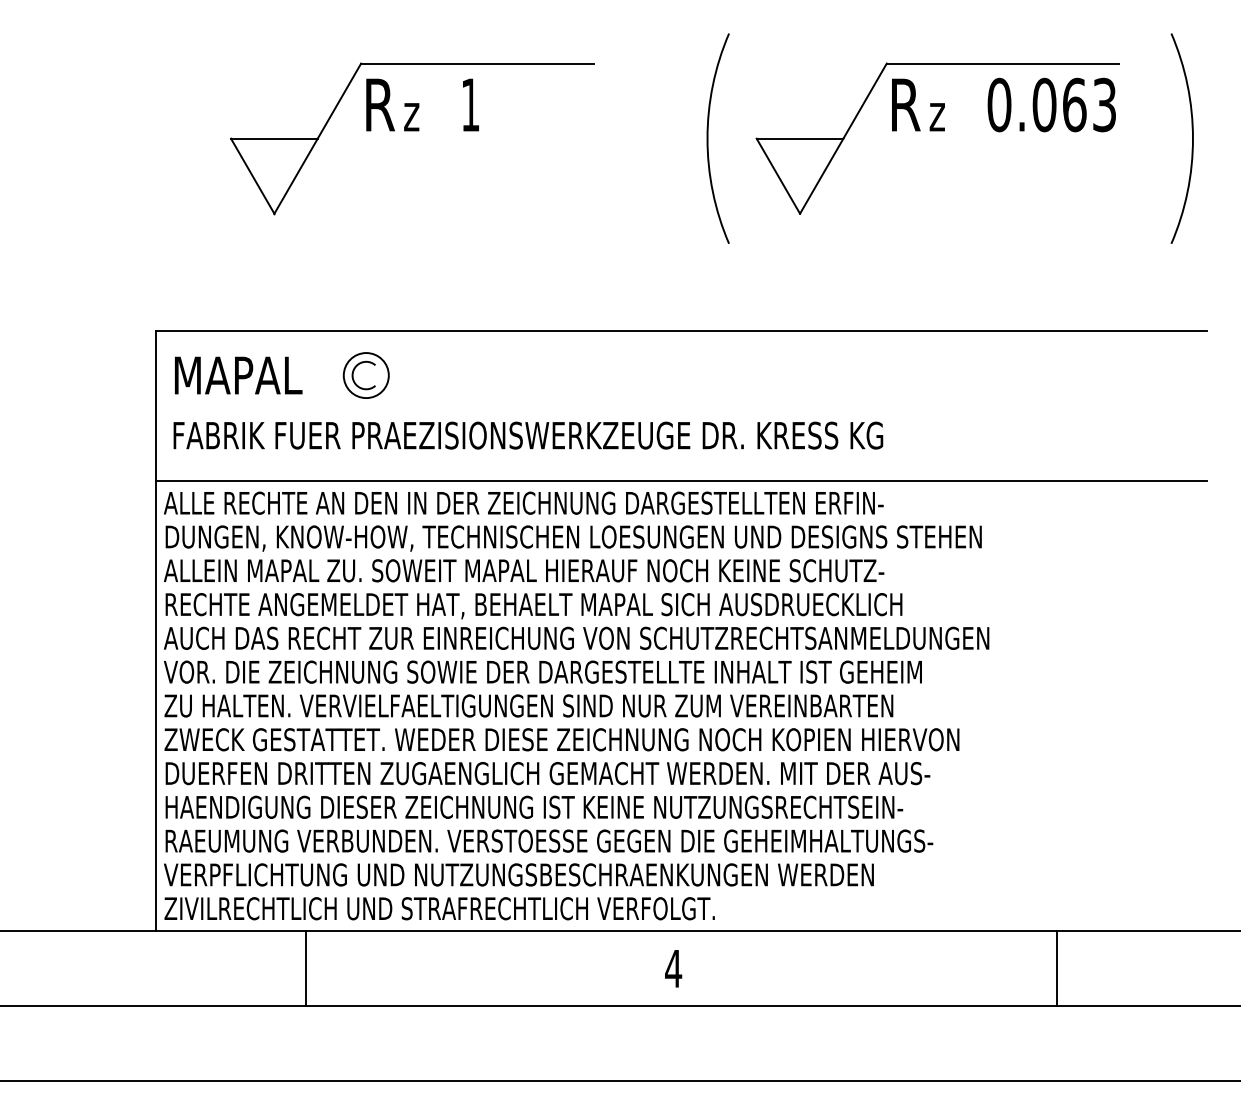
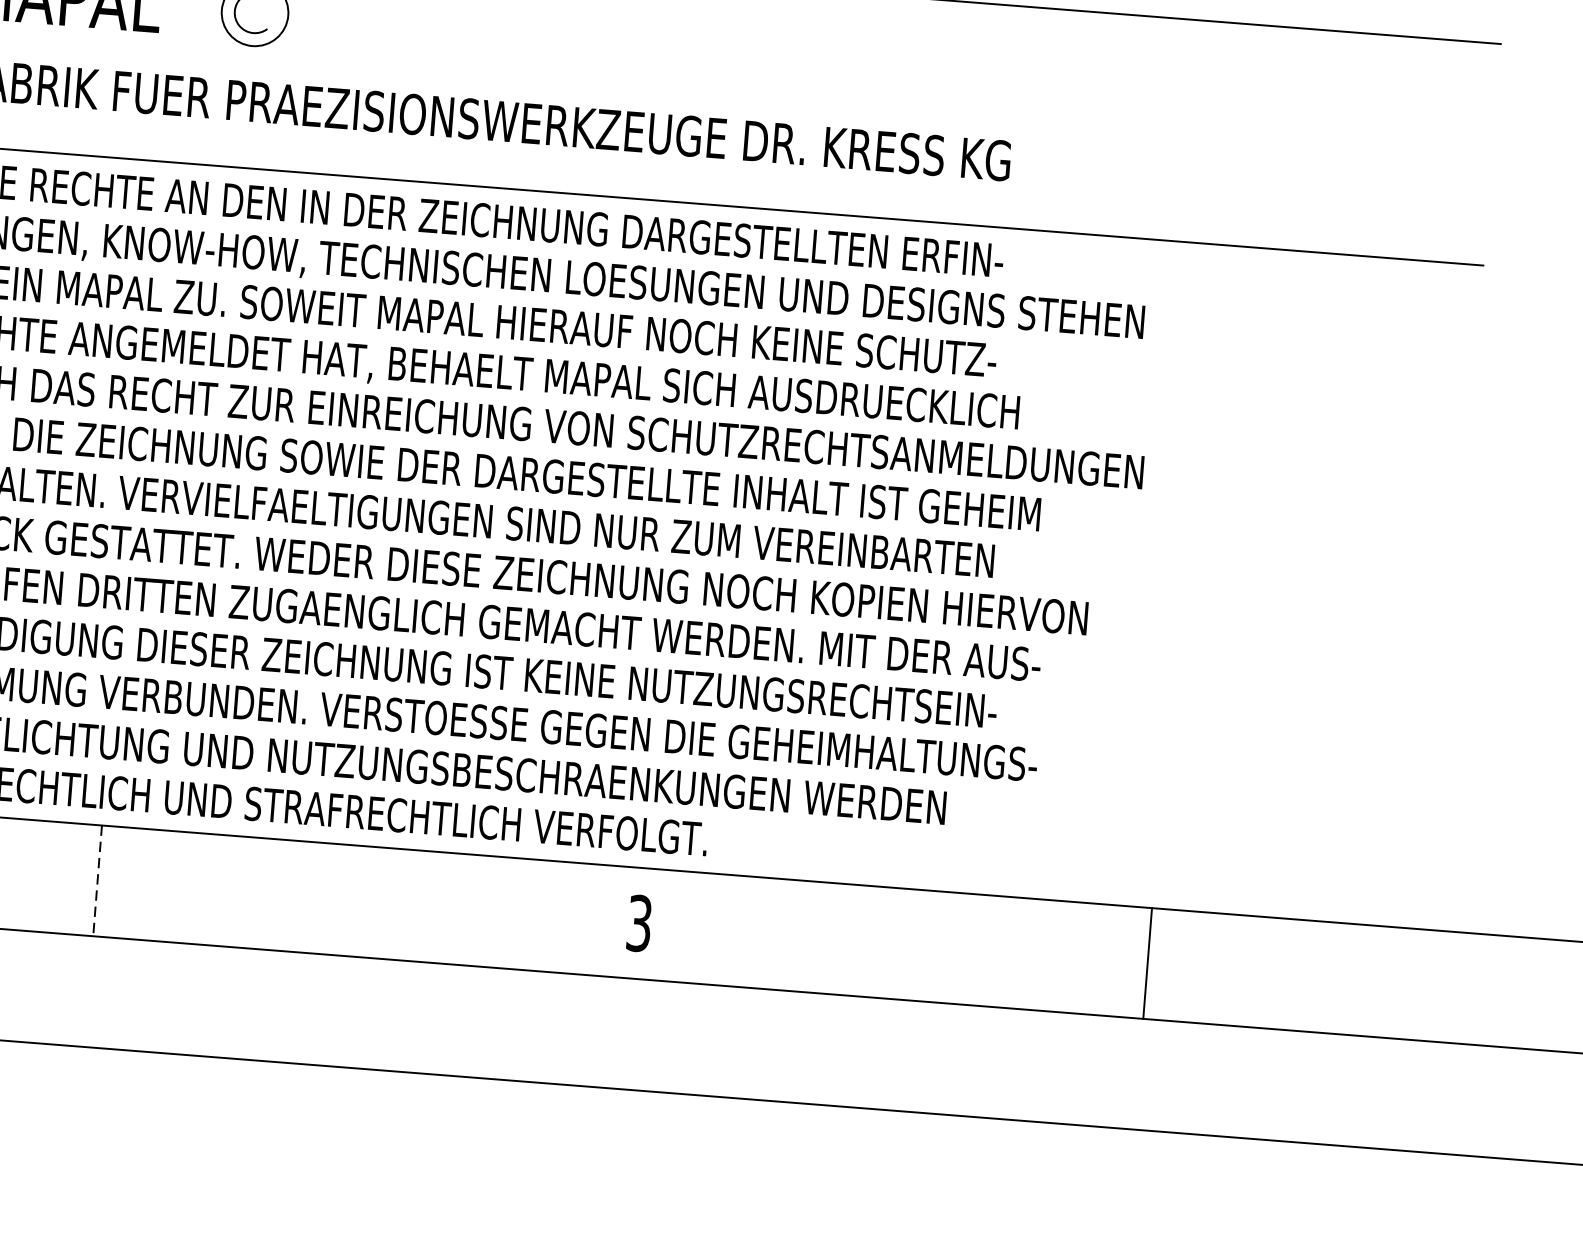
line: (306, 968) -> (98, 880), solid -> dashed
text: (673, 968) -> (639, 923), 4 -> 3
line: (1057, 968) -> (1148, 963), moved

